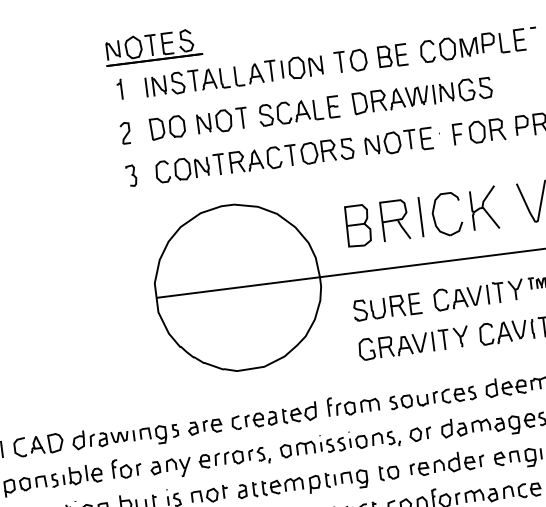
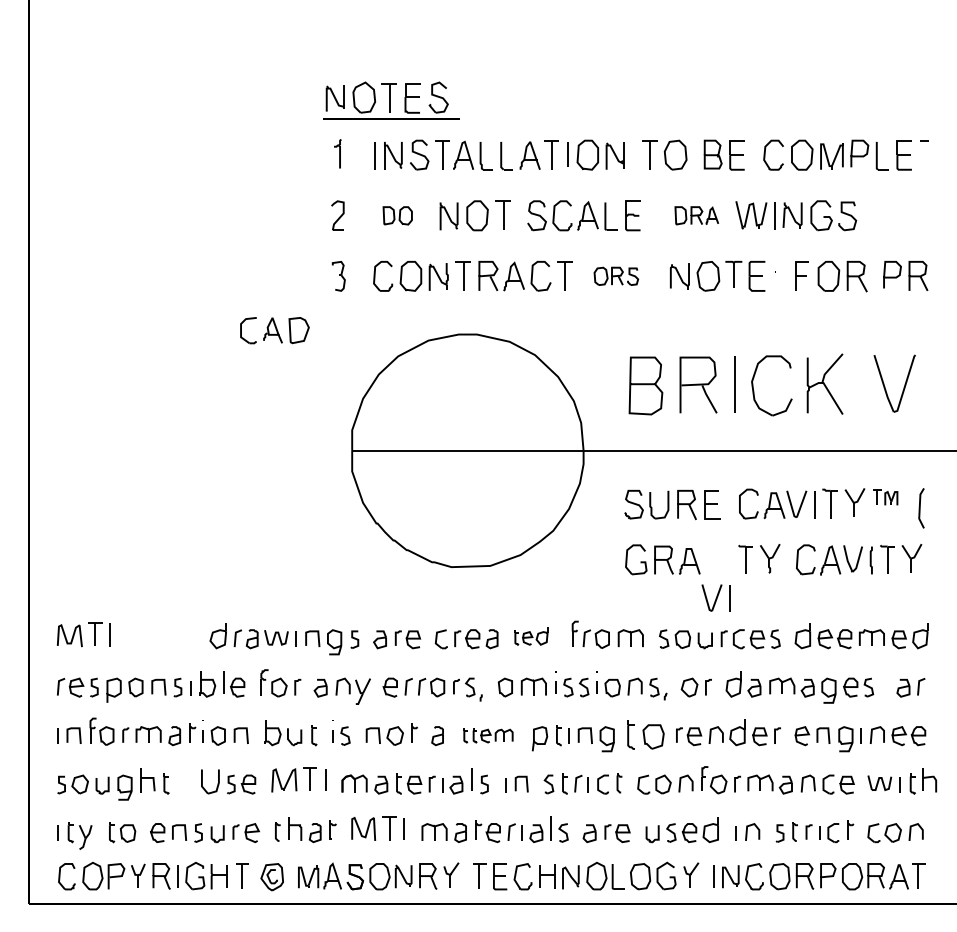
part: (378, 101) -> (696, 215), size x0.6
part: (167, 127) -> (397, 215), size x0.6
part: (327, 151) -> (616, 276), size x0.6
part: (422, 342) -> (715, 597), moved
part: (299, 412) -> (531, 636), size x0.7
part: (38, 445) -> (274, 330), moved
part: (389, 472) -> (645, 735), size x1.4
part: (278, 486) -> (488, 735), size x0.7

